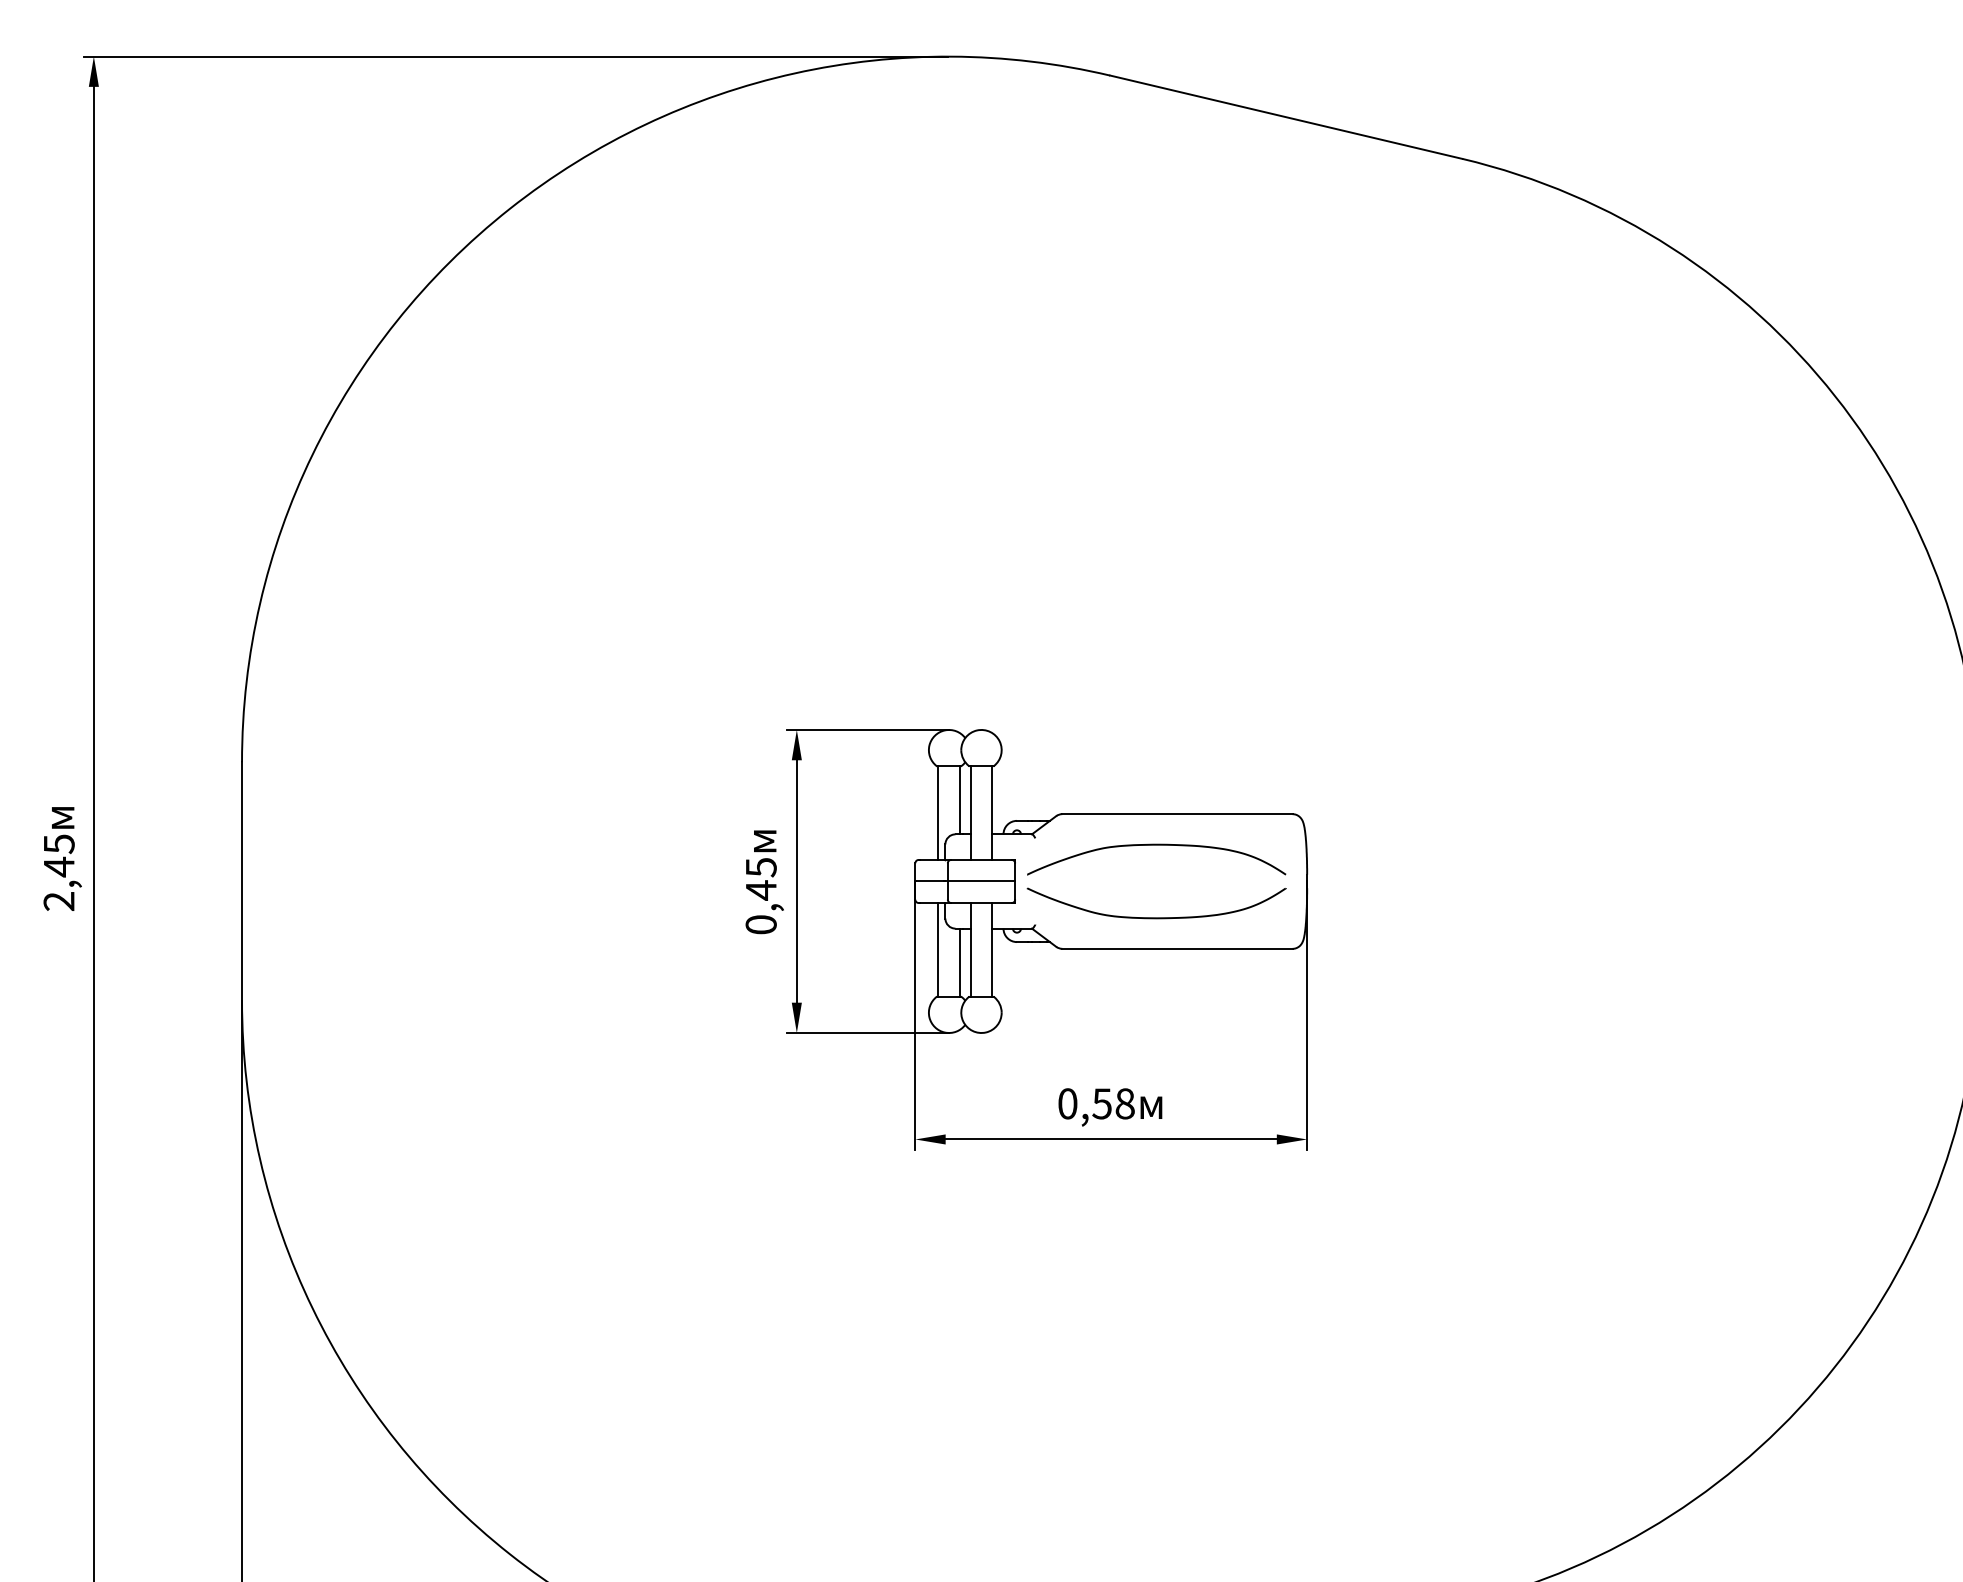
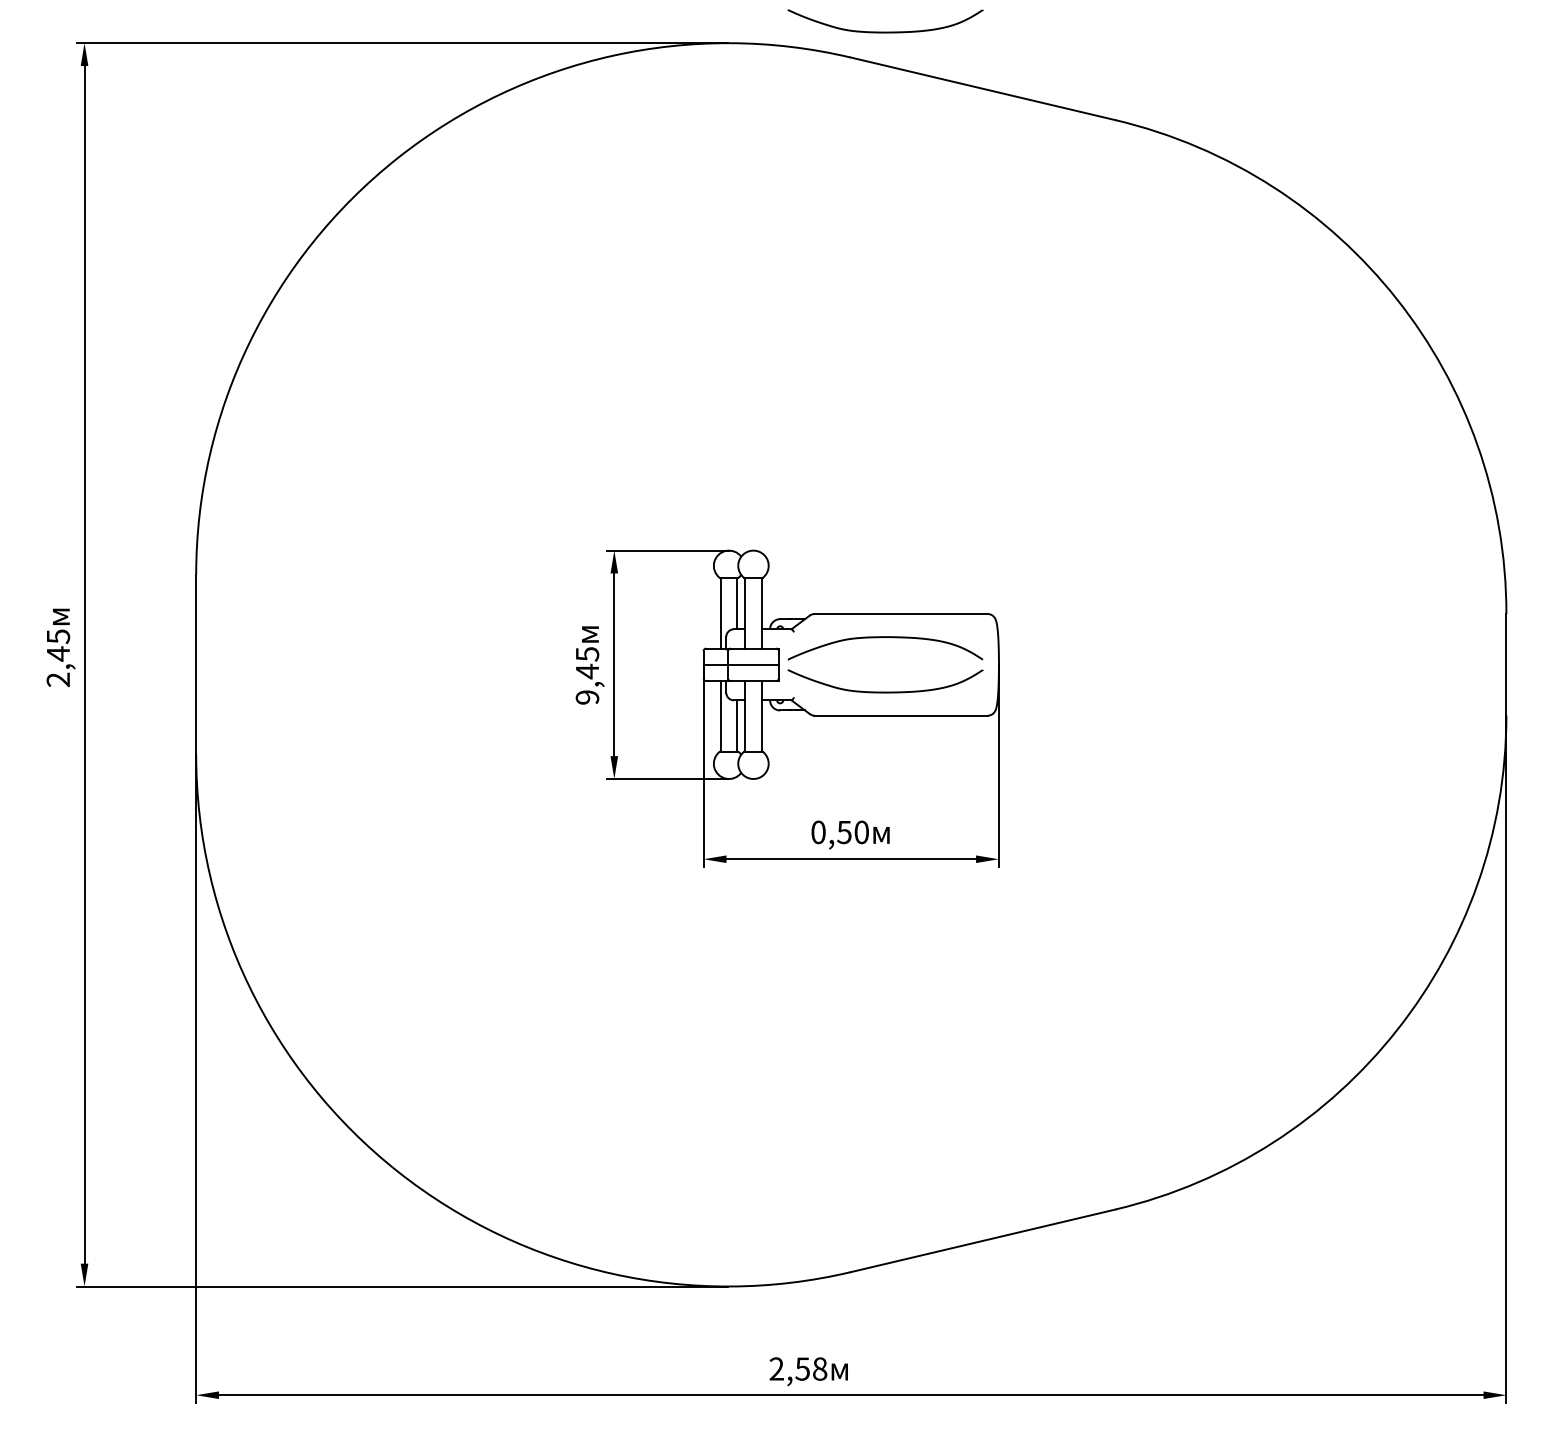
curve: (1156, 41) -> (885, 31), added
text: (761, 924) -> (587, 697), 0,45 -> 9,45
text: (1124, 1103) -> (861, 832), 0,58 -> 0,50

